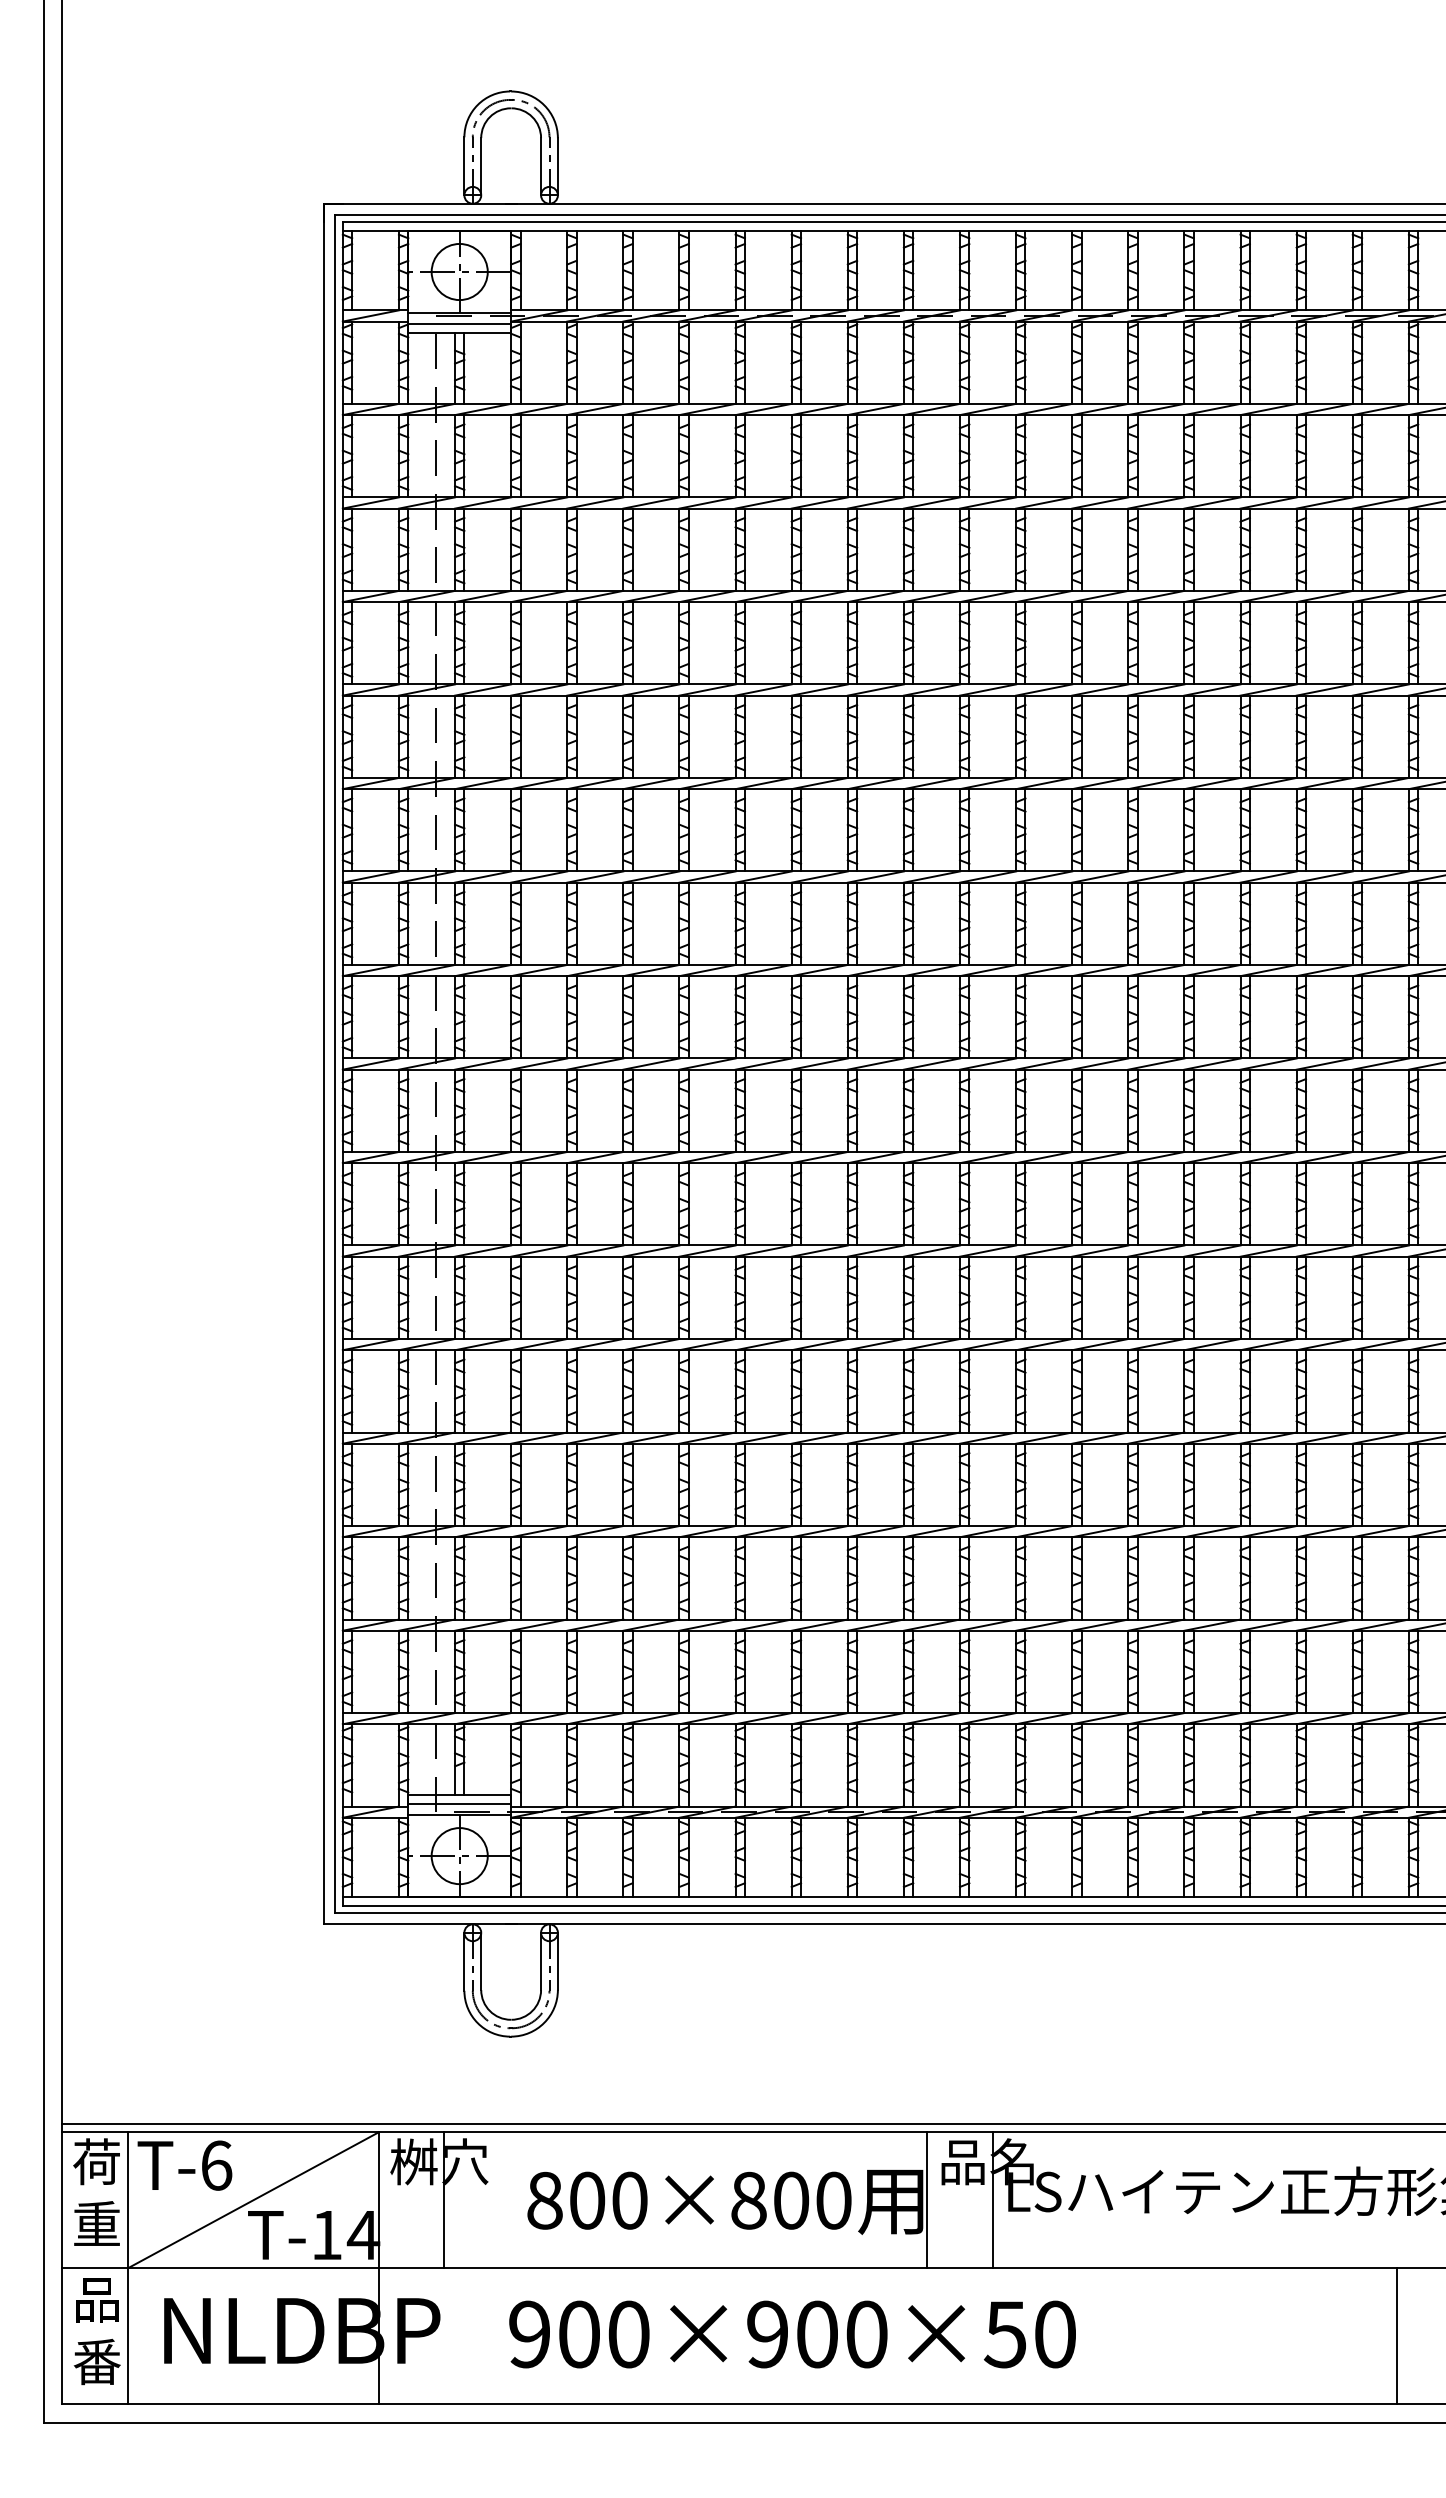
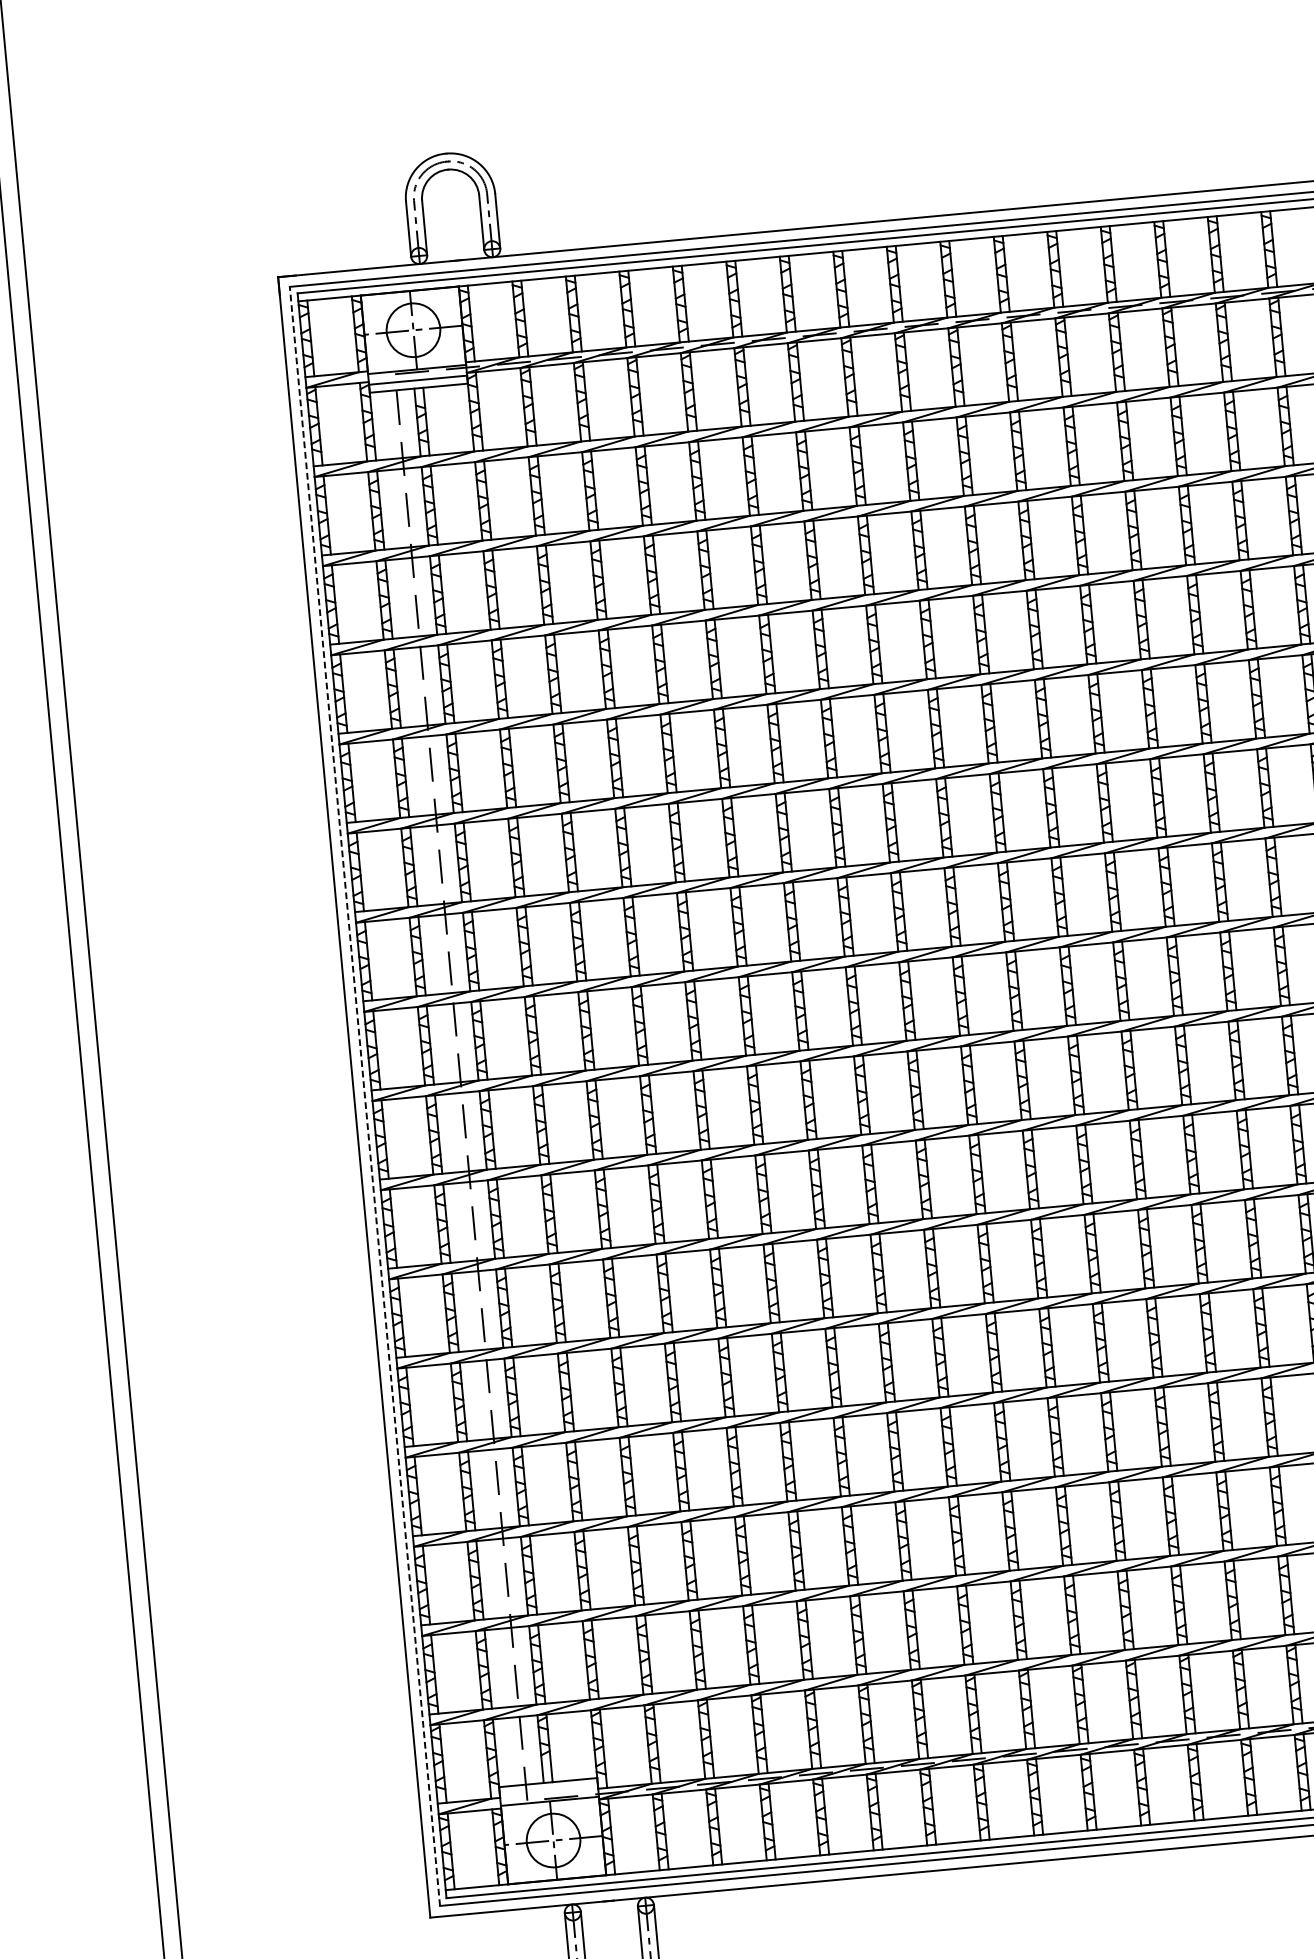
line: (335, 1063) -> (365, 1095), solid -> dashed
line: (459, 1803) -> (548, 1790), removed

